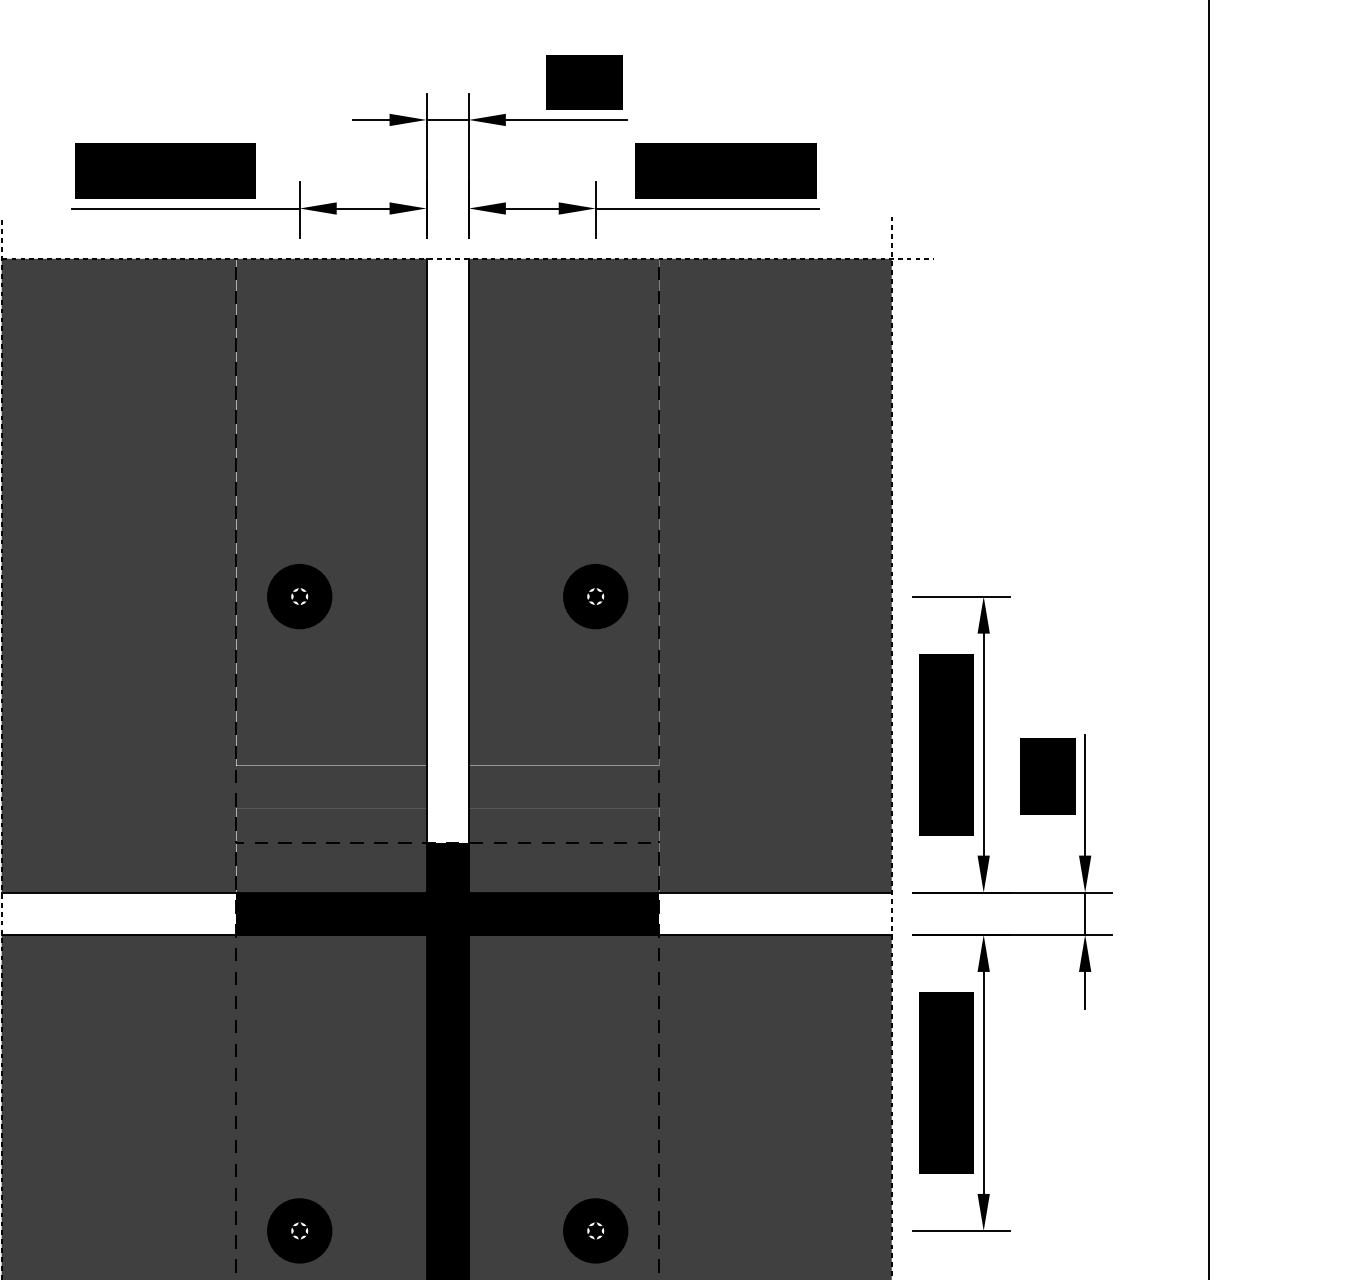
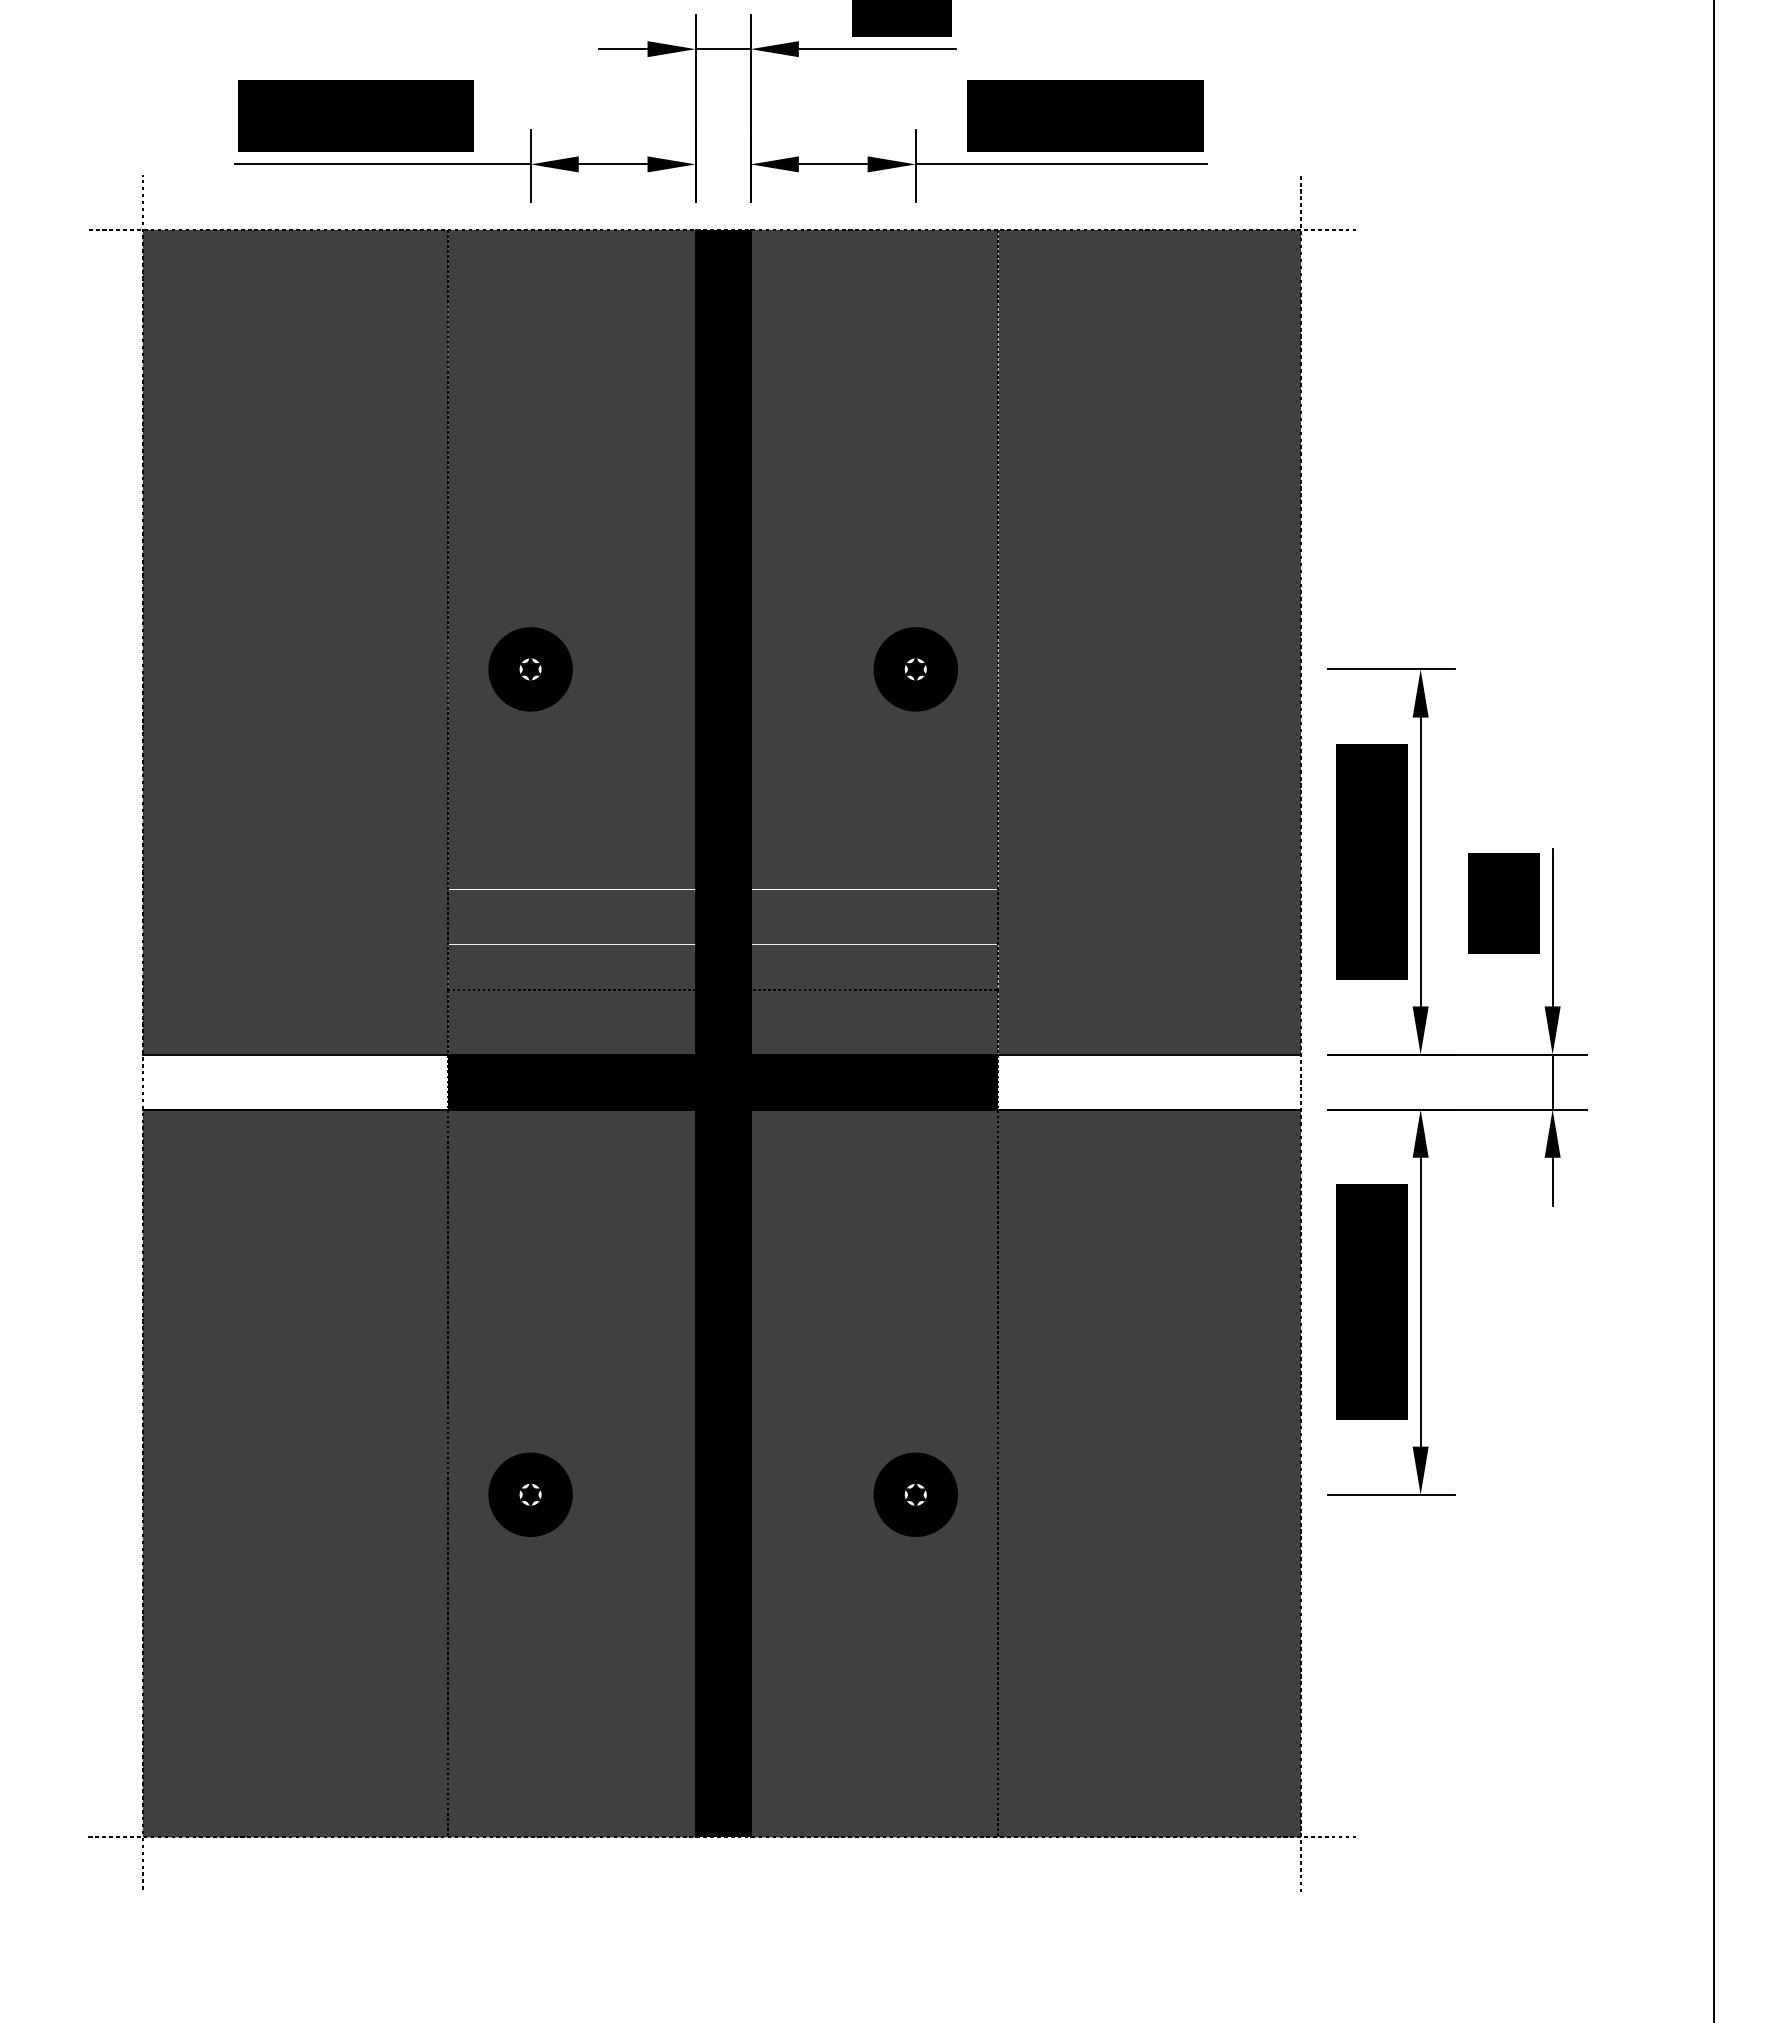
fill: (447, 550) -> (722, 609), added

